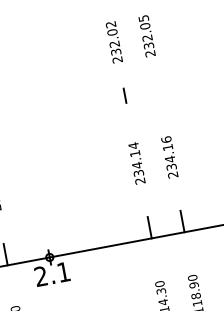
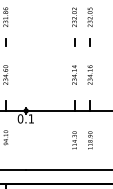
line: (155, 89) -> (89, 42), added
text: (40, 275) -> (20, 118), 2.1 -> 0.1

